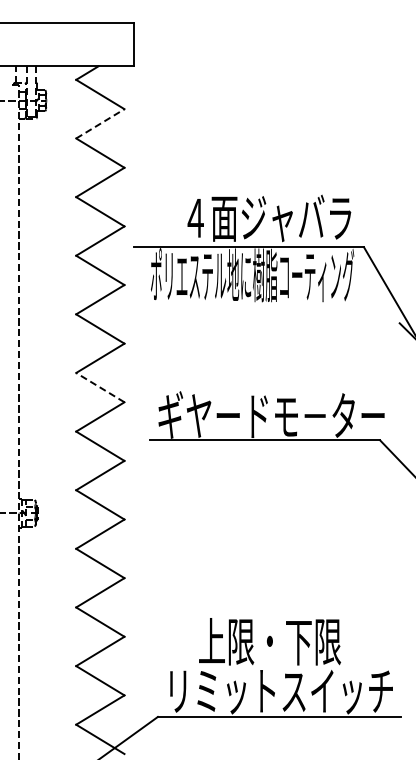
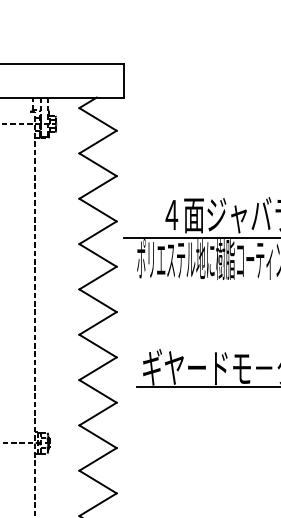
line: (100, 123) -> (98, 141), dashed -> solid
line: (99, 387) -> (97, 345), dashed -> solid

